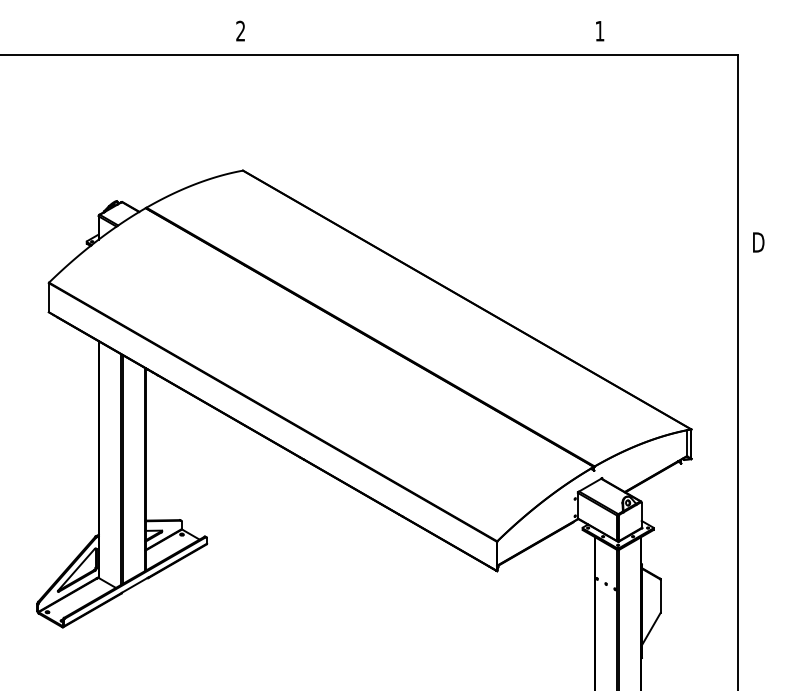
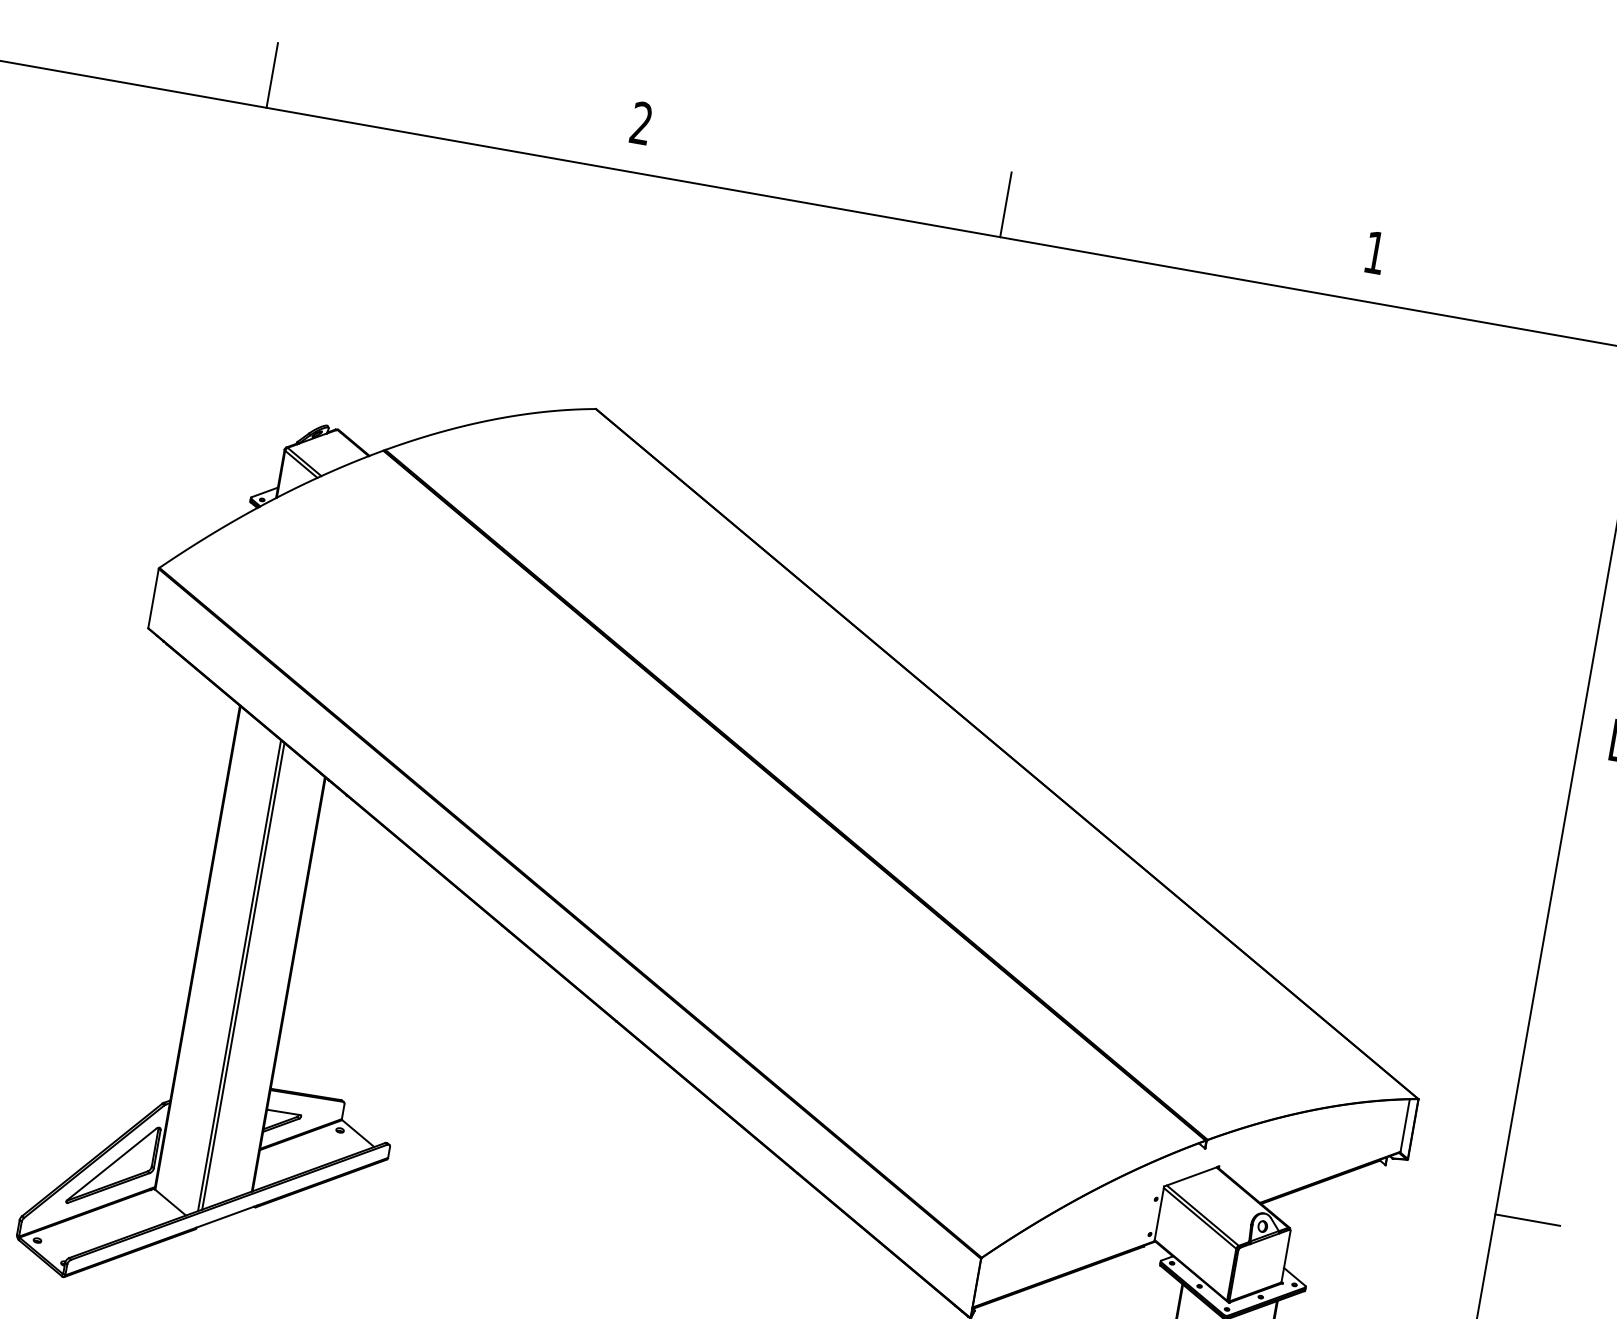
line: (61, 39) -> (272, 75), added
line: (420, 39) -> (1005, 205), added
line: (753, 477) -> (1528, 1219), added

